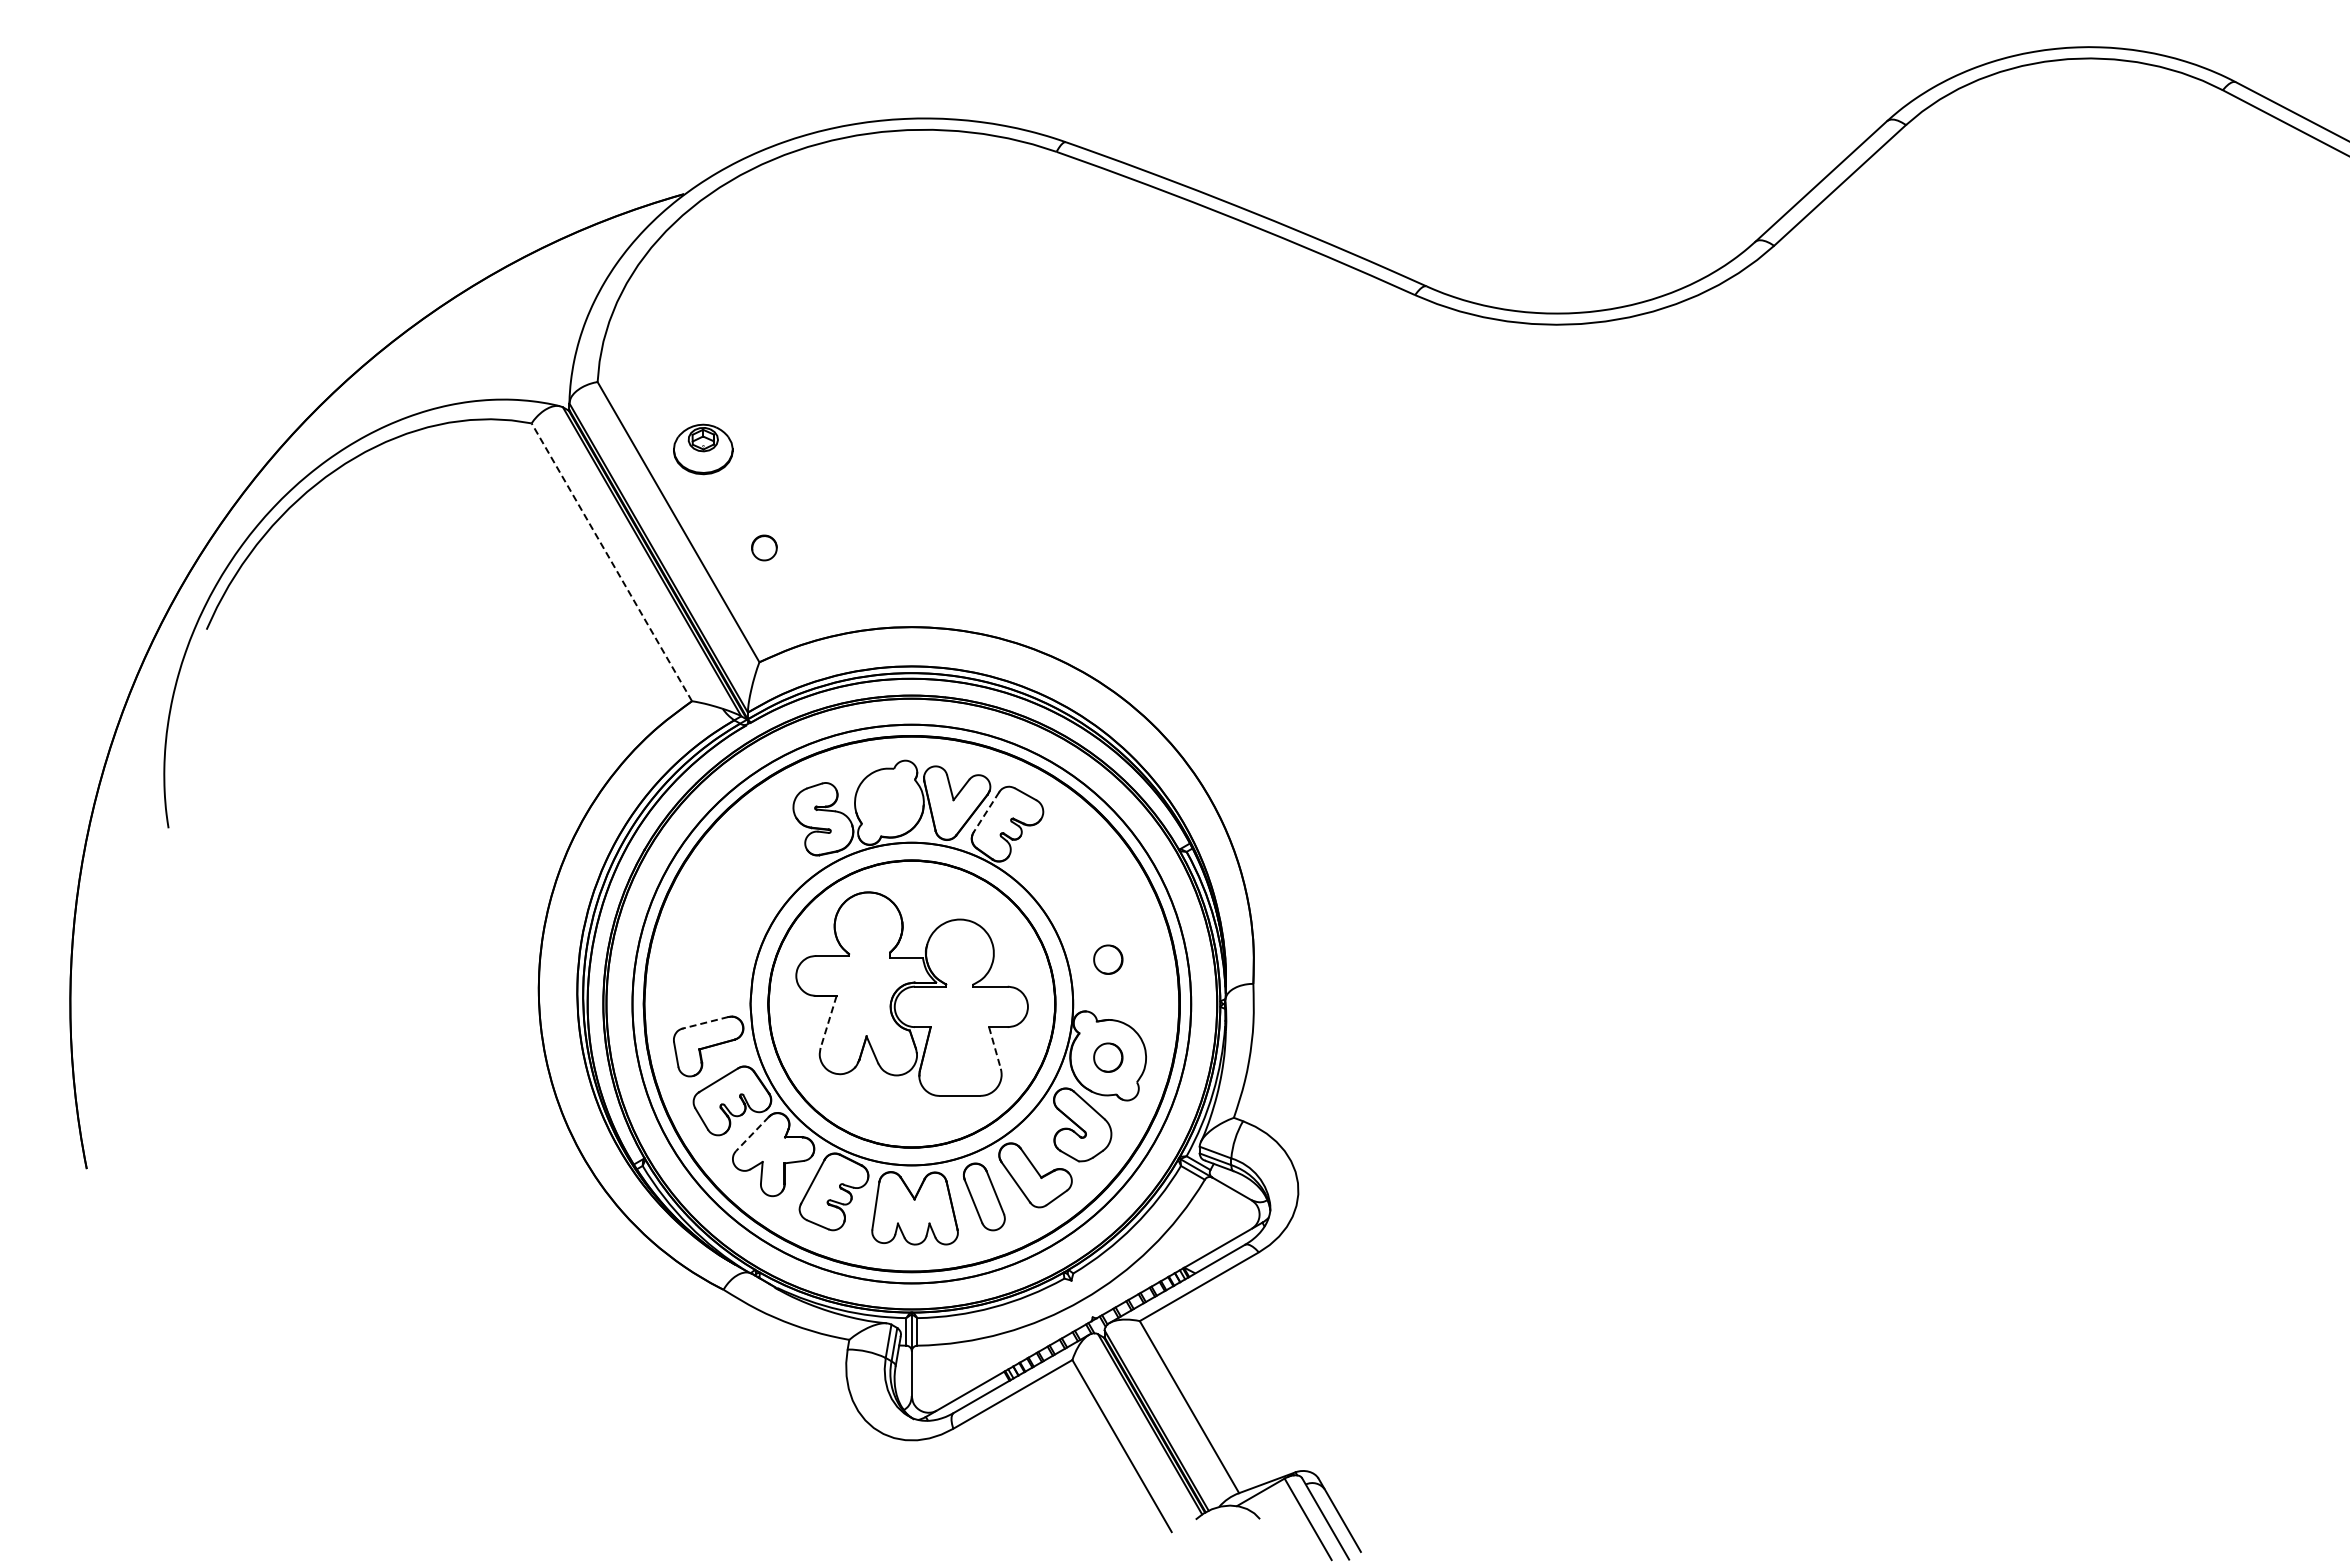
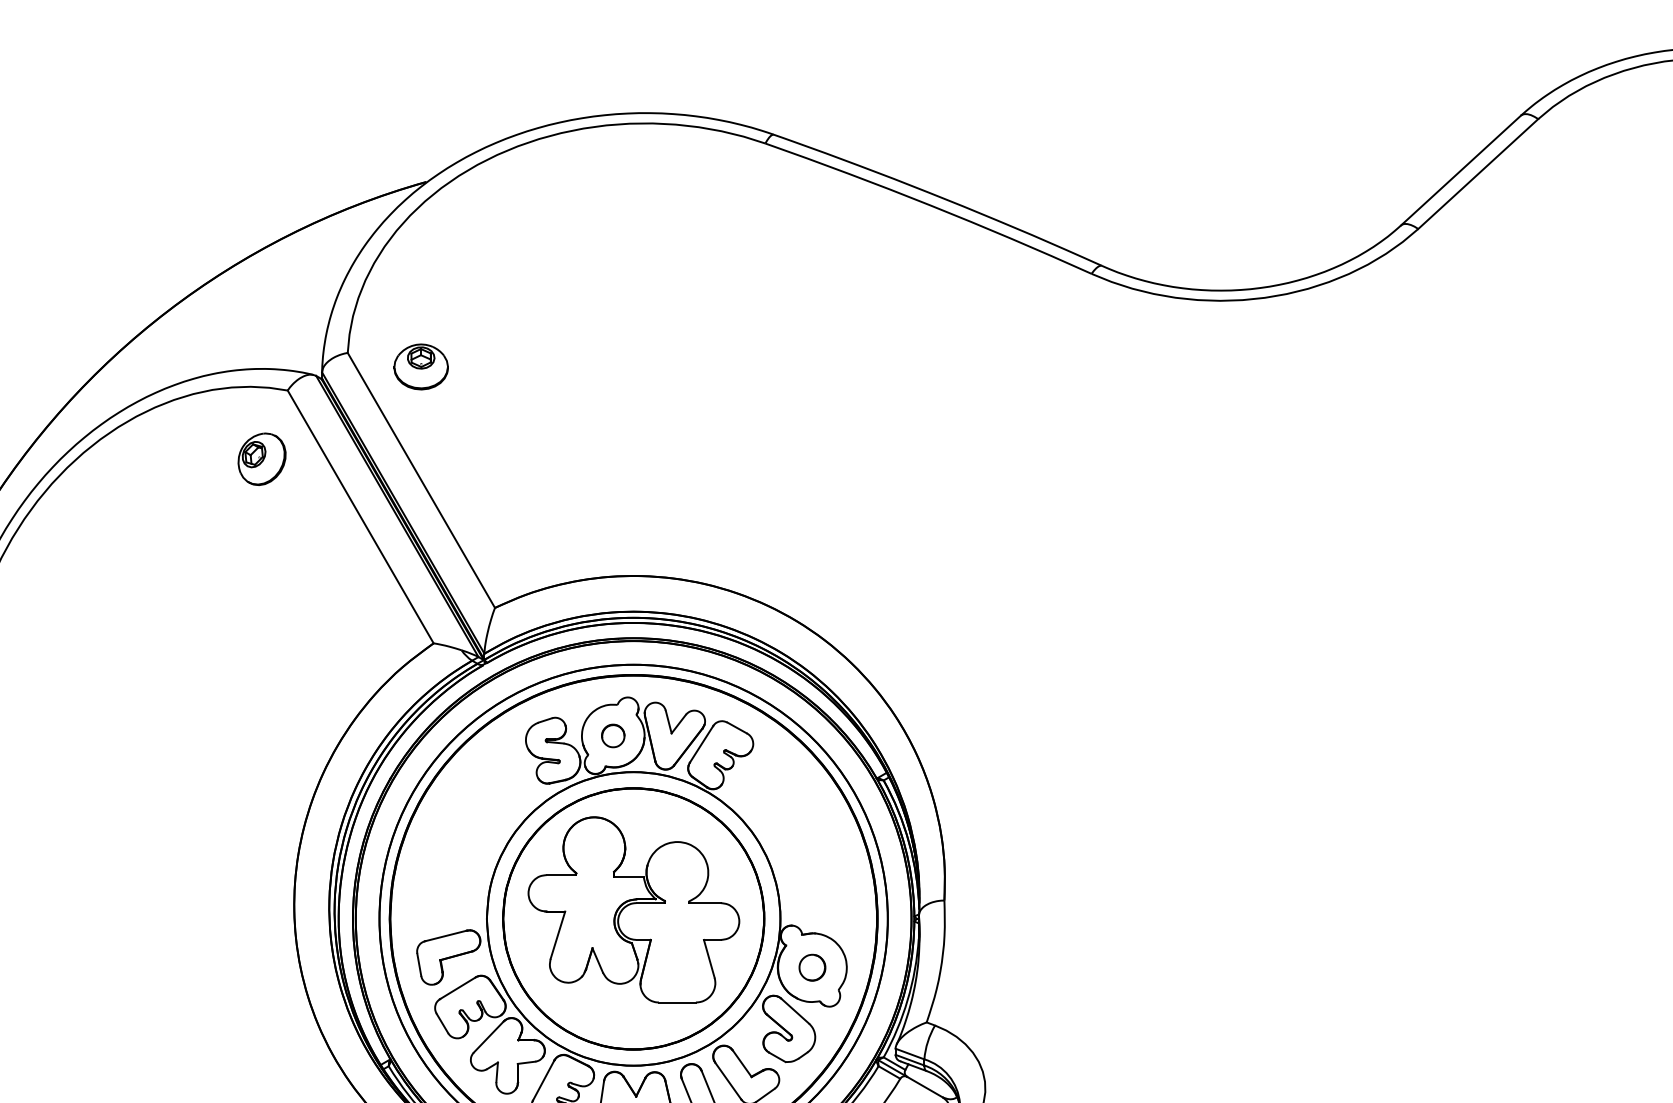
part: (703, 449) -> (421, 367), moved
part: (503, 498) -> (262, 458), added
part: (764, 547) -> (613, 735), moved
line: (611, 561) -> (360, 516), dashed -> solid
line: (986, 812) -> (701, 744), dashed -> solid
part: (1108, 959) -> (812, 878), removed
line: (705, 1022) -> (445, 935), dashed -> solid
line: (828, 1022) -> (557, 935), dashed -> solid
line: (994, 1047) -> (708, 958), dashed -> solid
line: (752, 1133) -> (488, 1036), dashed -> solid

